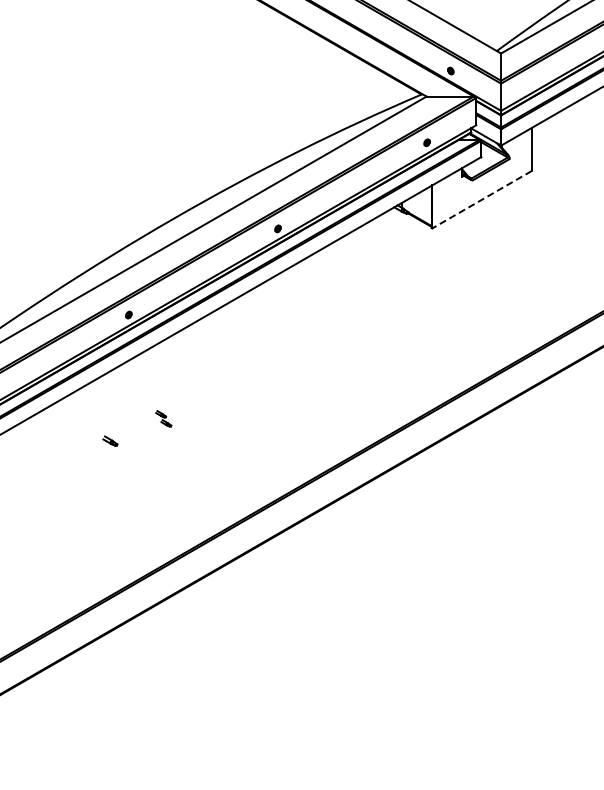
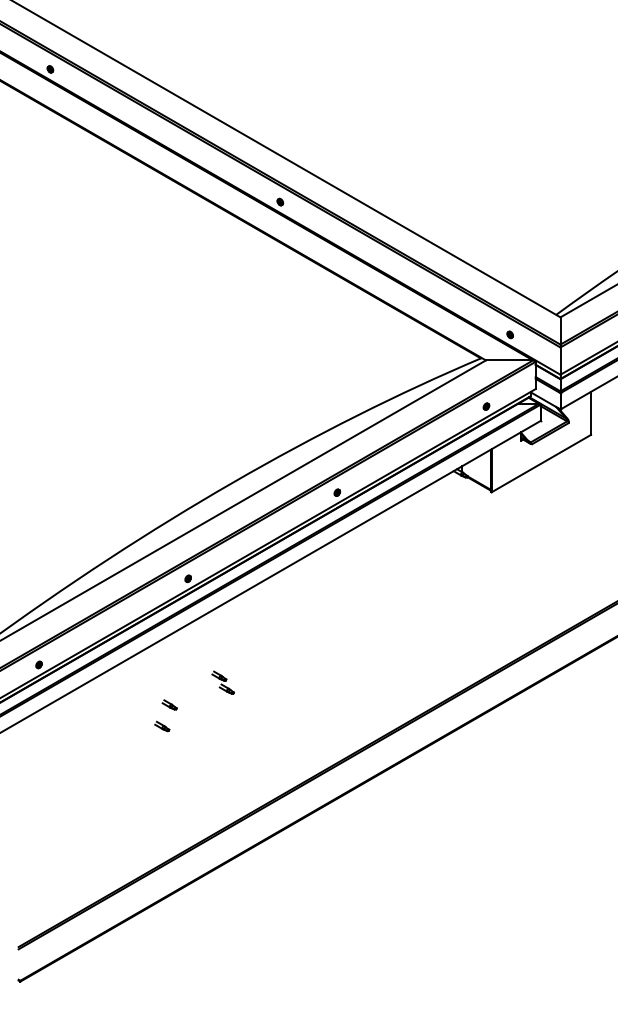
line: (481, 199) -> (540, 463), dashed -> solid
part: (163, 418) -> (222, 682), size x1.43
part: (103, 462) -> (162, 726), added

